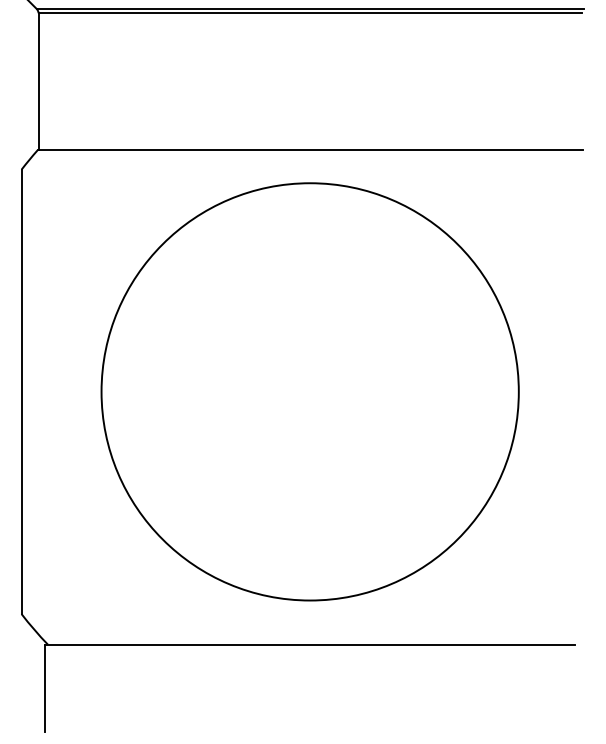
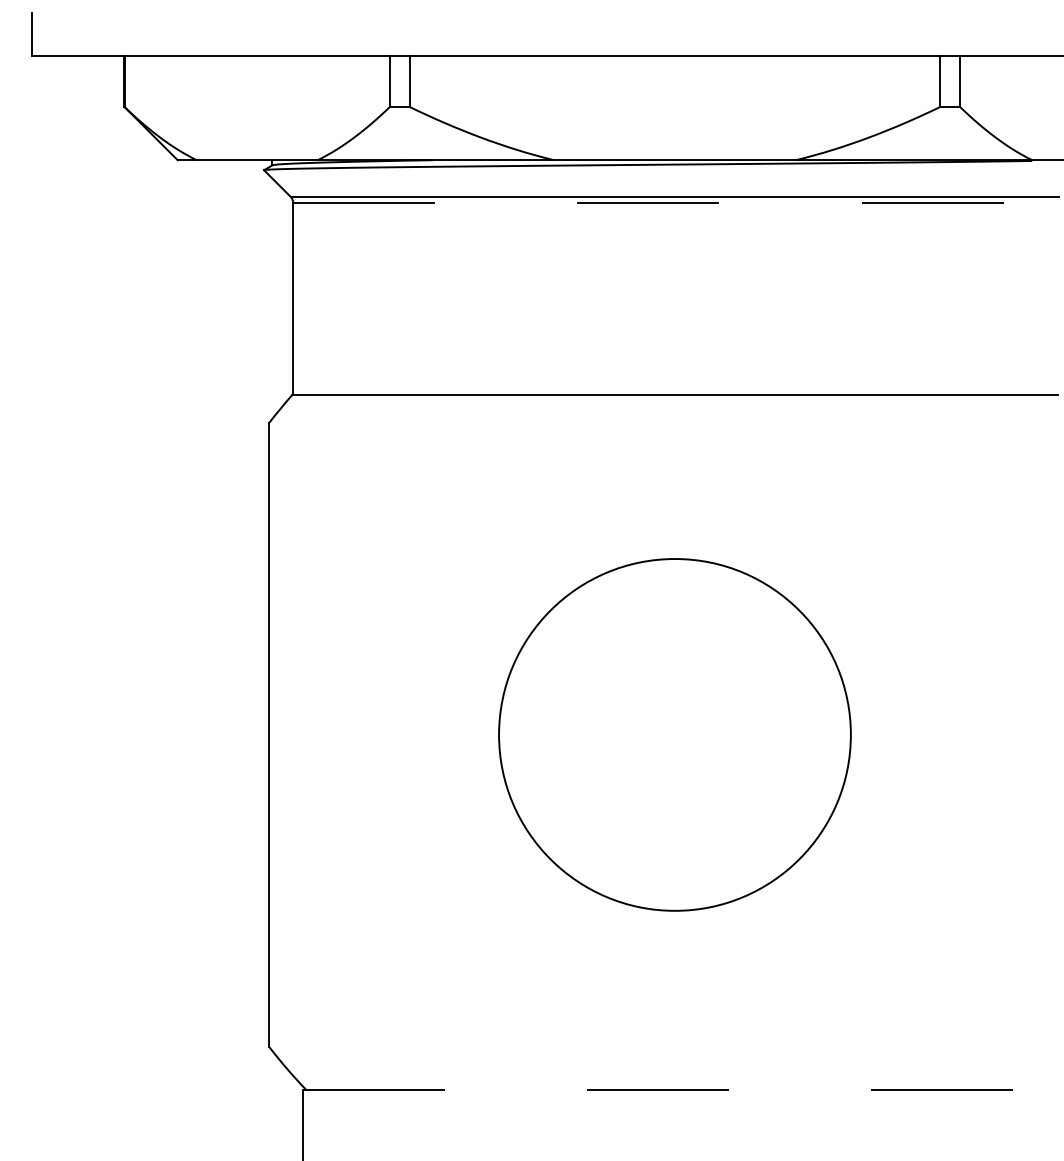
line: (309, 13) -> (674, 202), solid -> dashed
circle: (309, 391) -> (674, 734), size x0.6
line: (309, 644) -> (674, 1090), solid -> dashed

